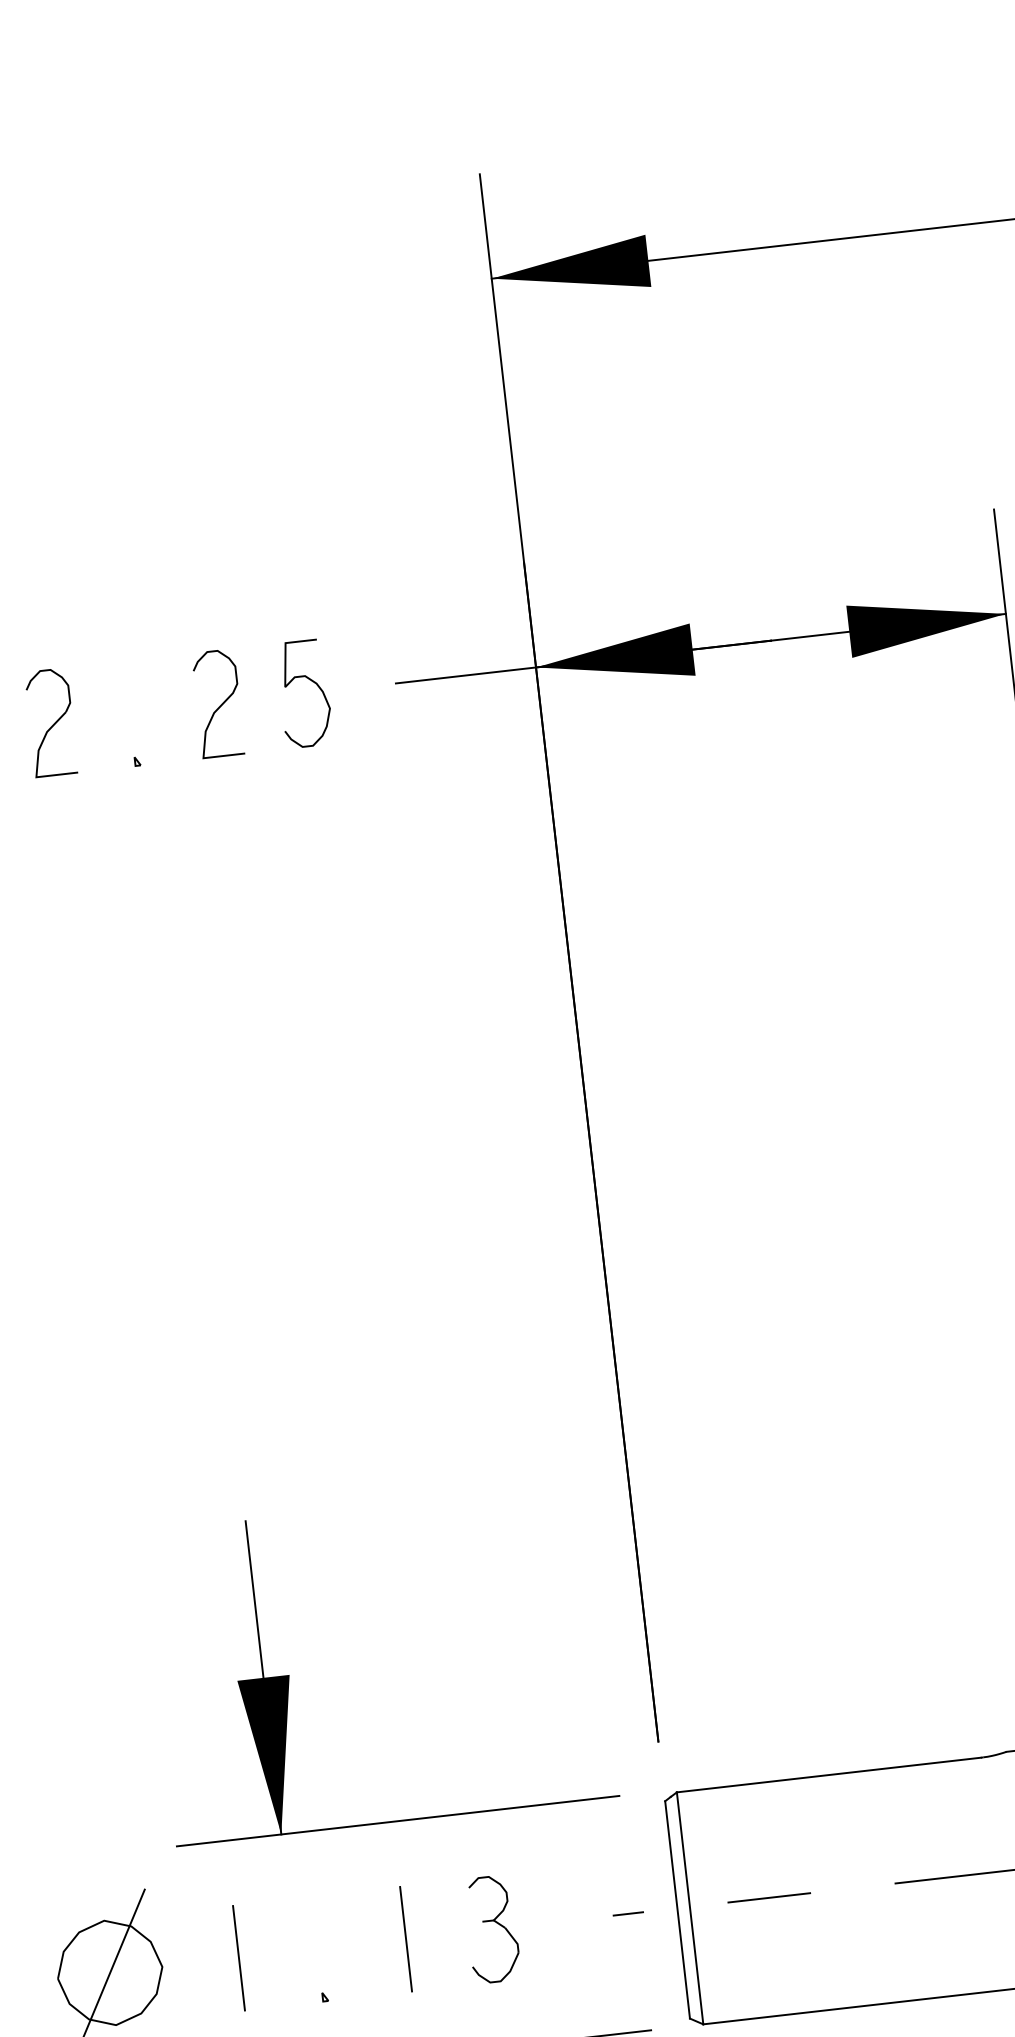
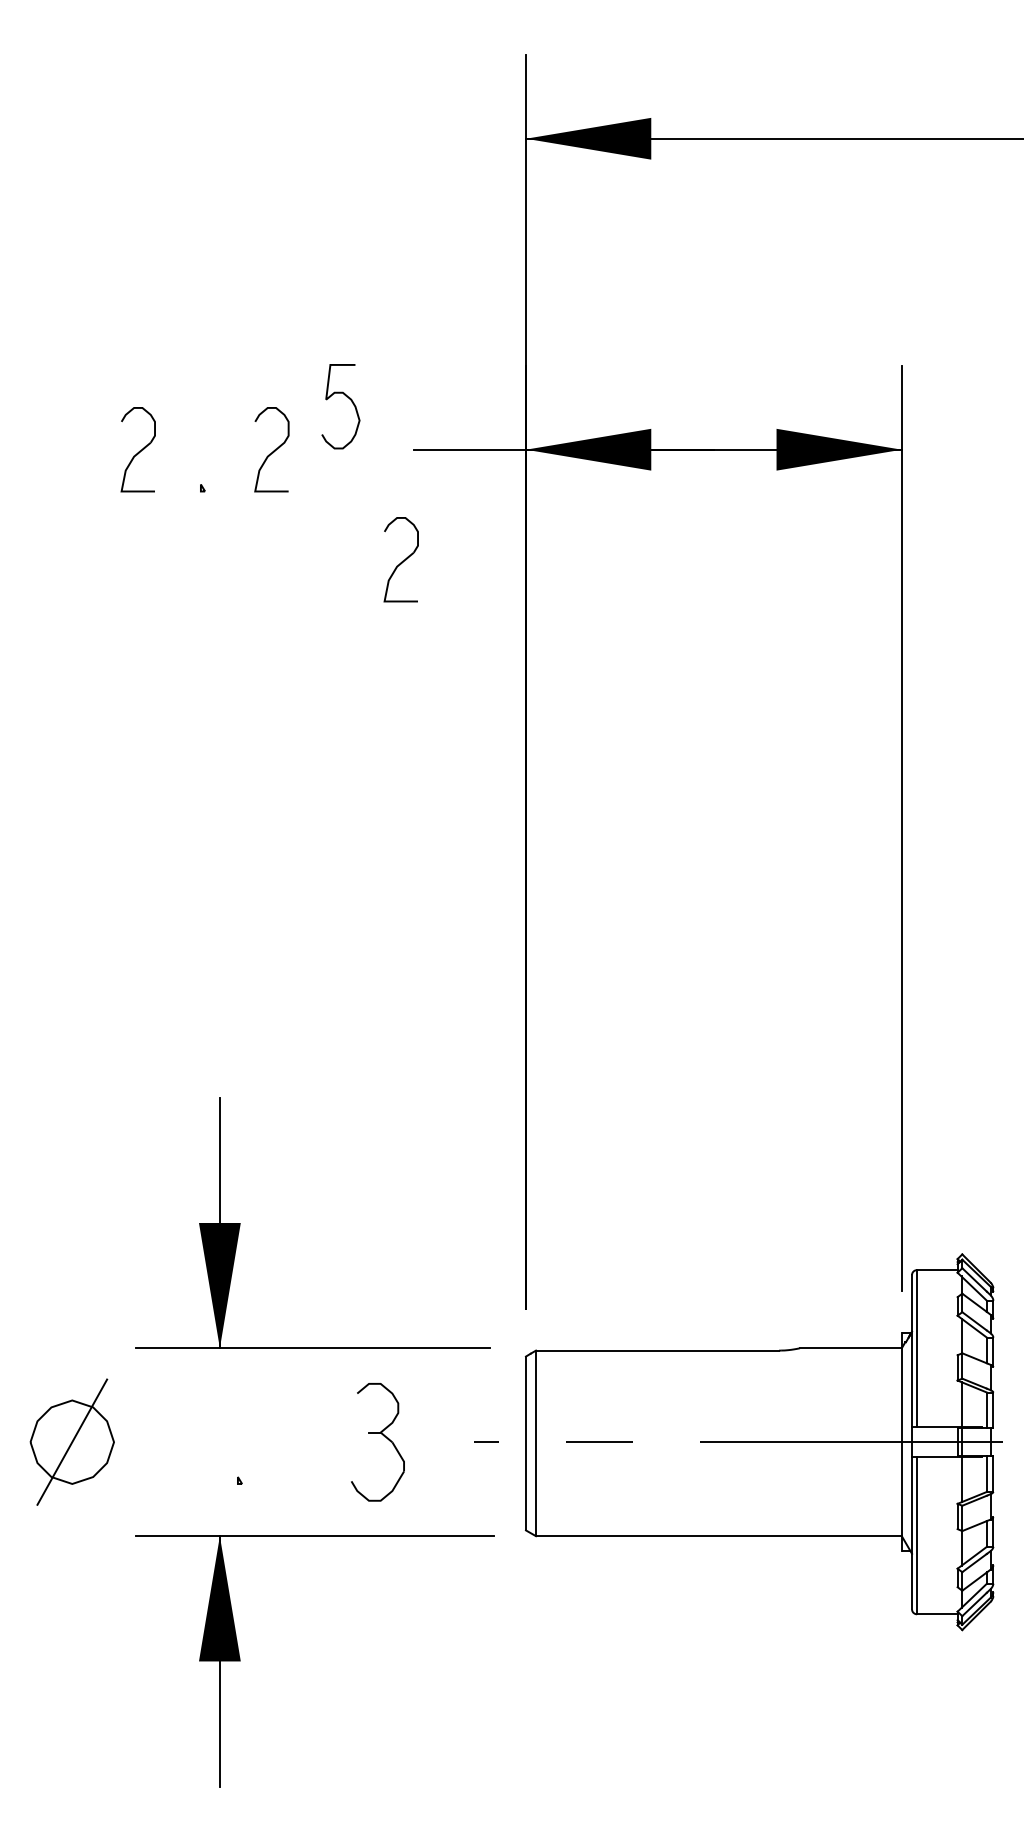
curve: (308, 680) -> (345, 396), moved
part: (394, 822) -> (400, 559), added
part: (491, 1928) -> (377, 1441), size x1.4
line: (405, 1938) -> (308, 1441), removed
line: (239, 1957) -> (175, 1441), removed

